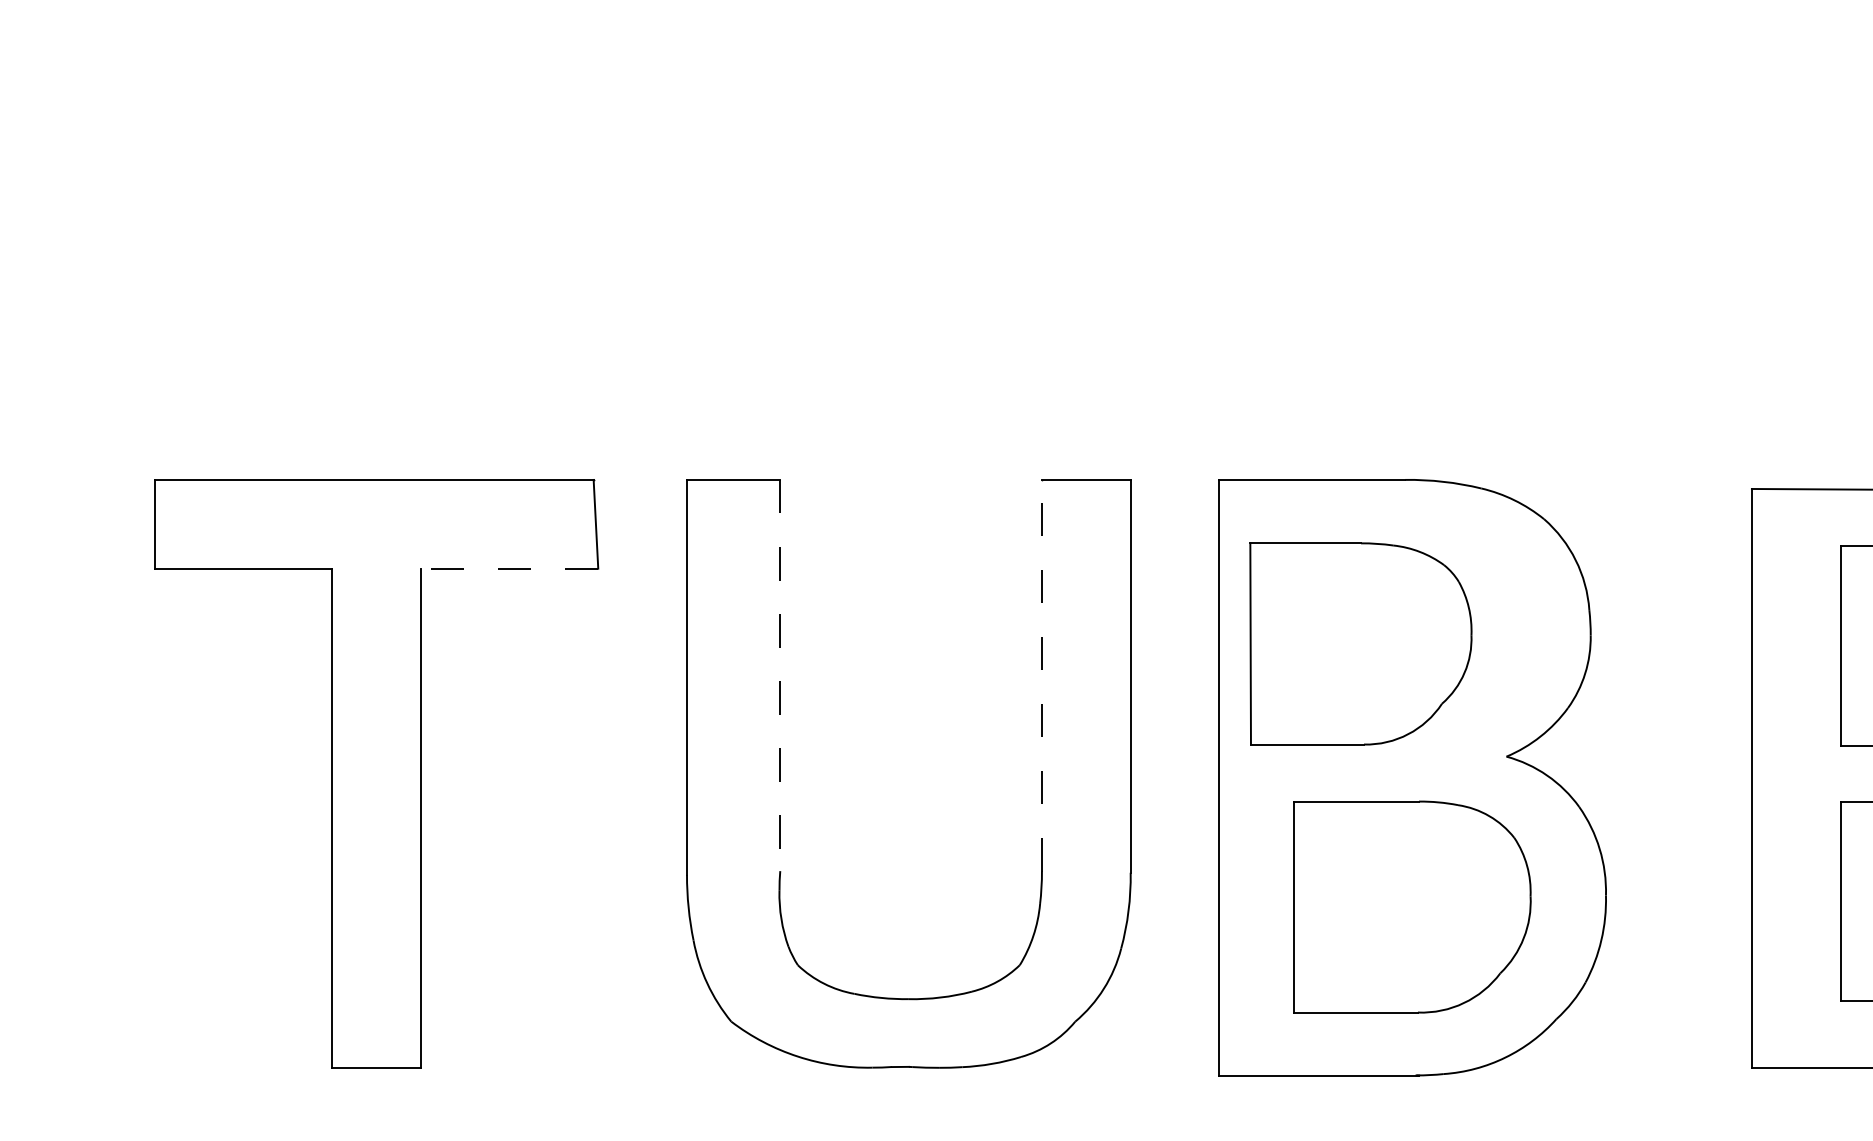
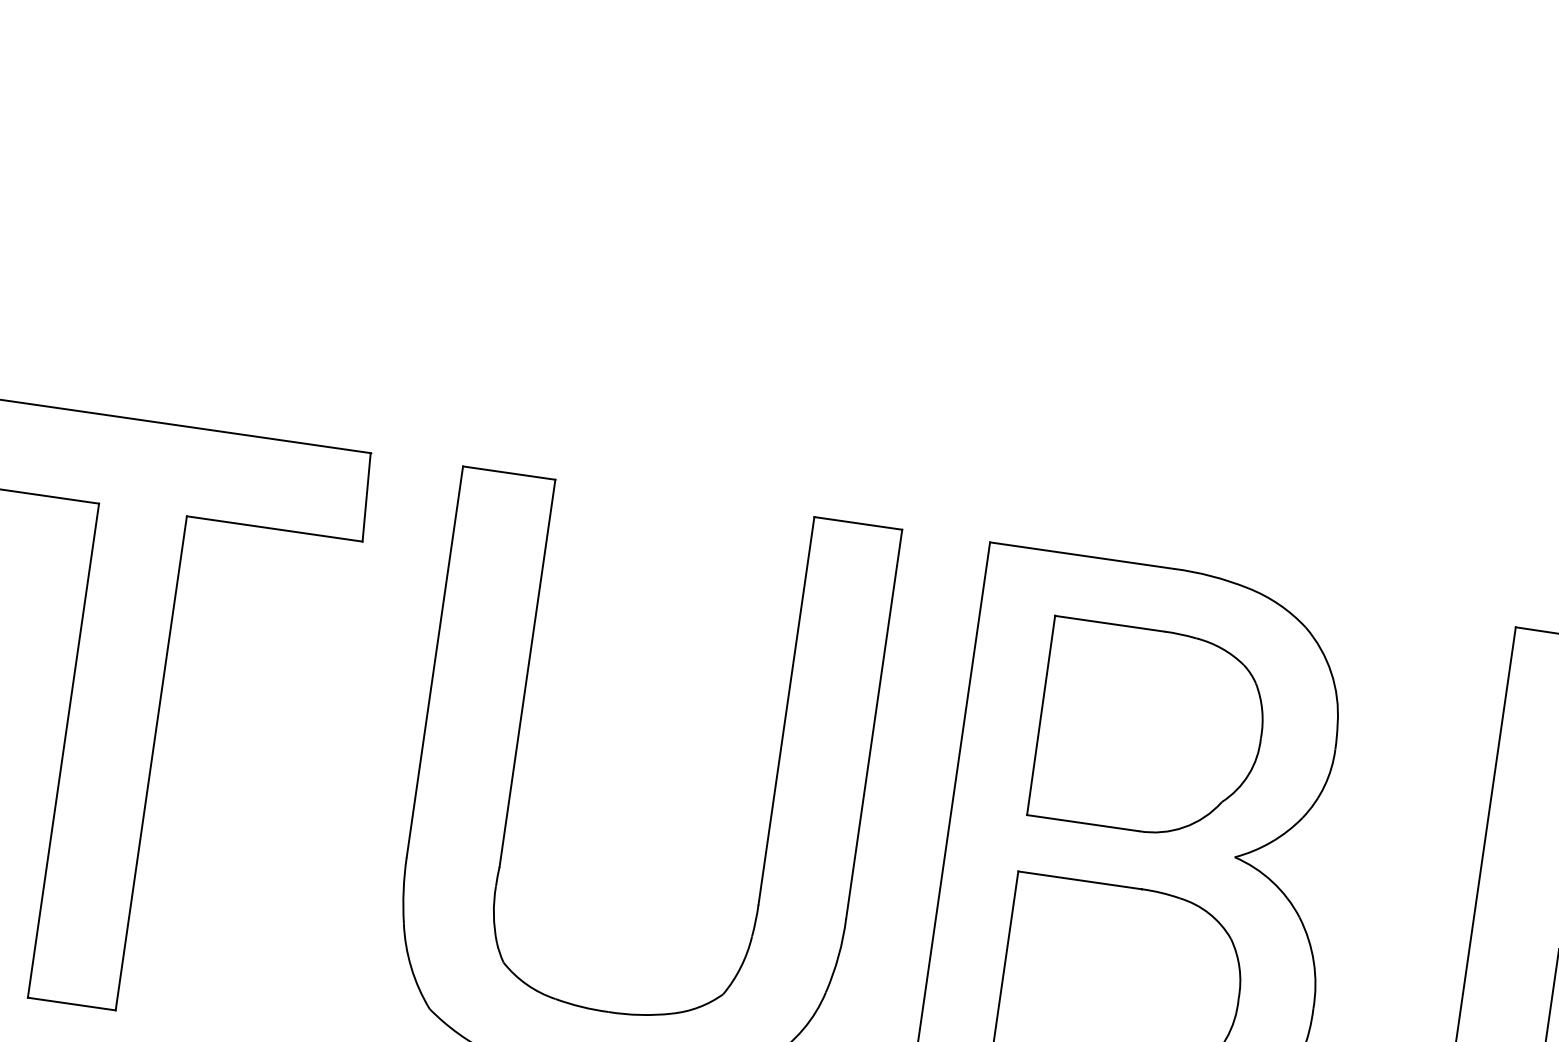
line: (509, 568) -> (274, 528), dashed -> solid
part: (1360, 643) -> (1149, 730), moved
line: (780, 675) -> (527, 673), dashed -> solid
line: (1041, 675) -> (786, 710), dashed -> solid

